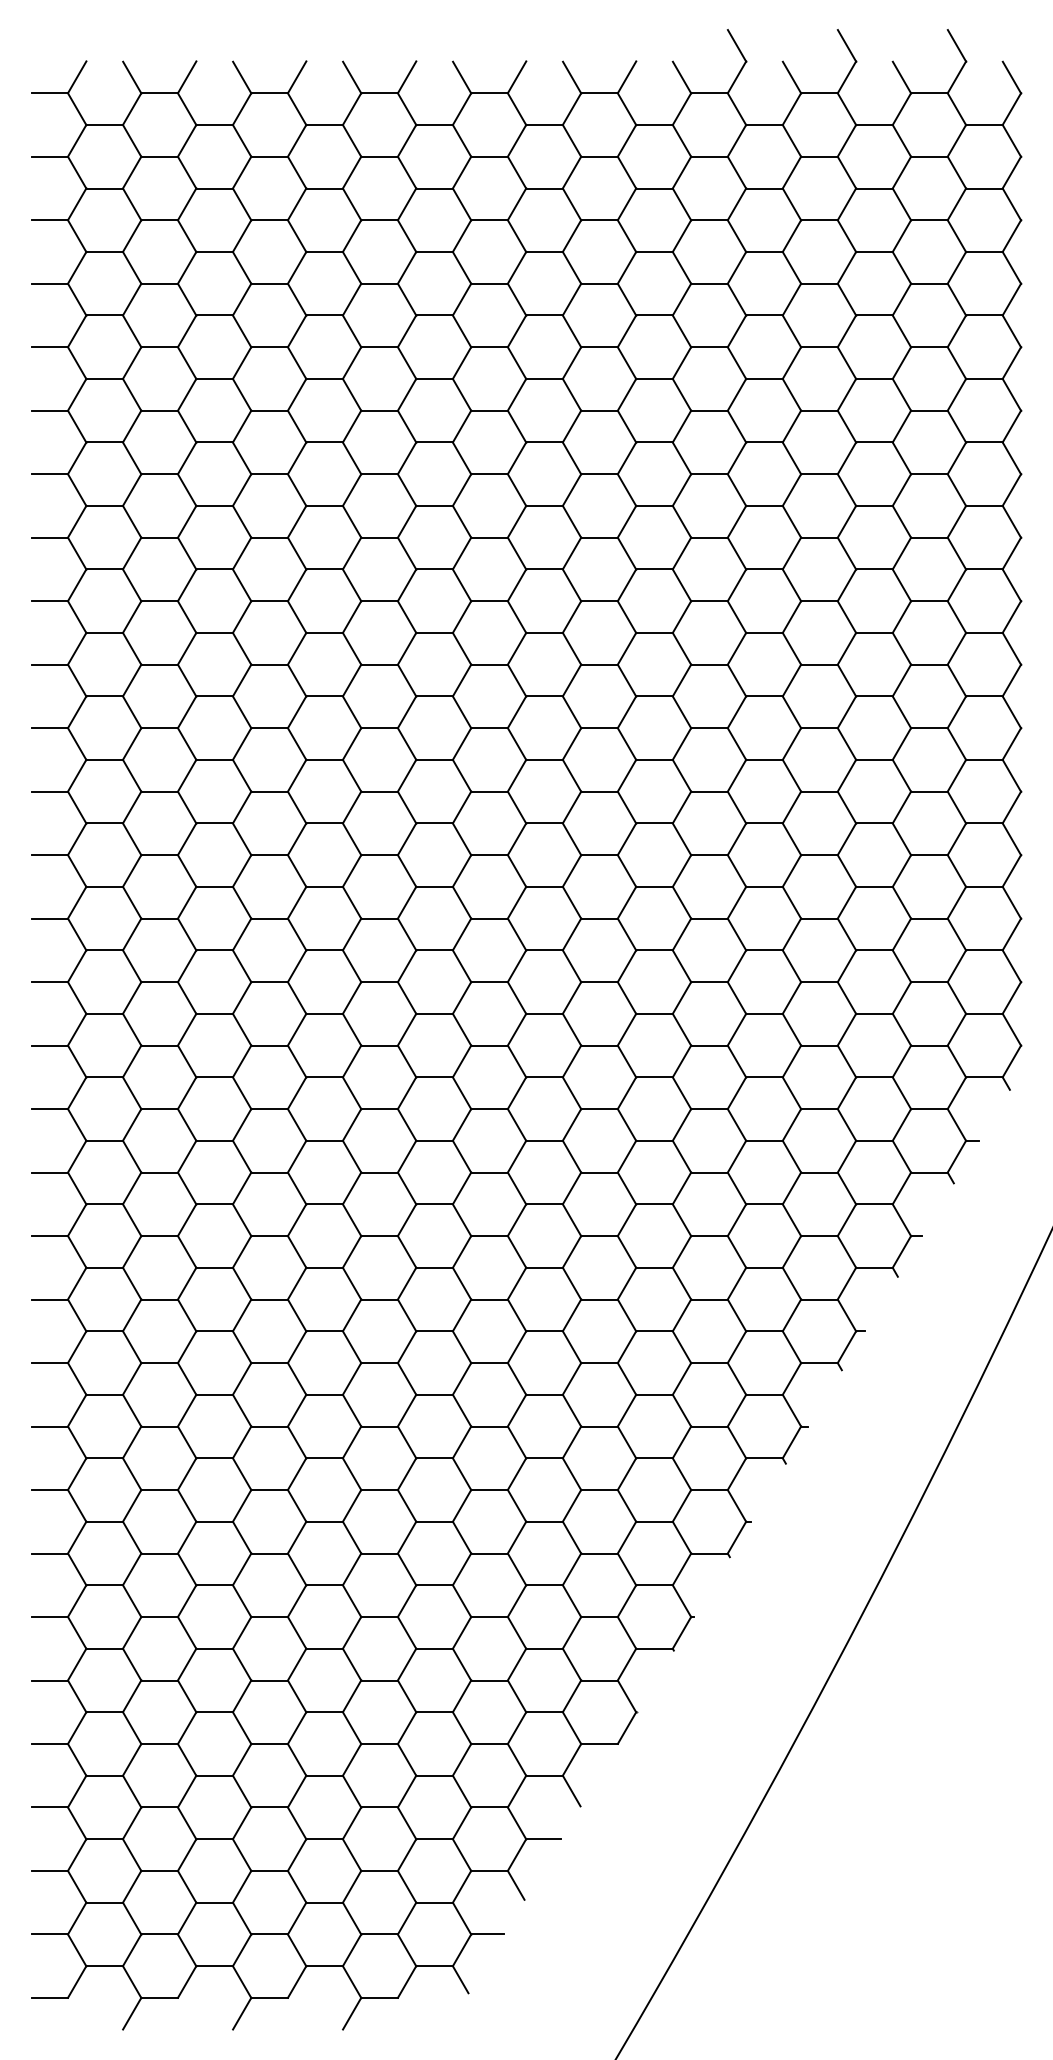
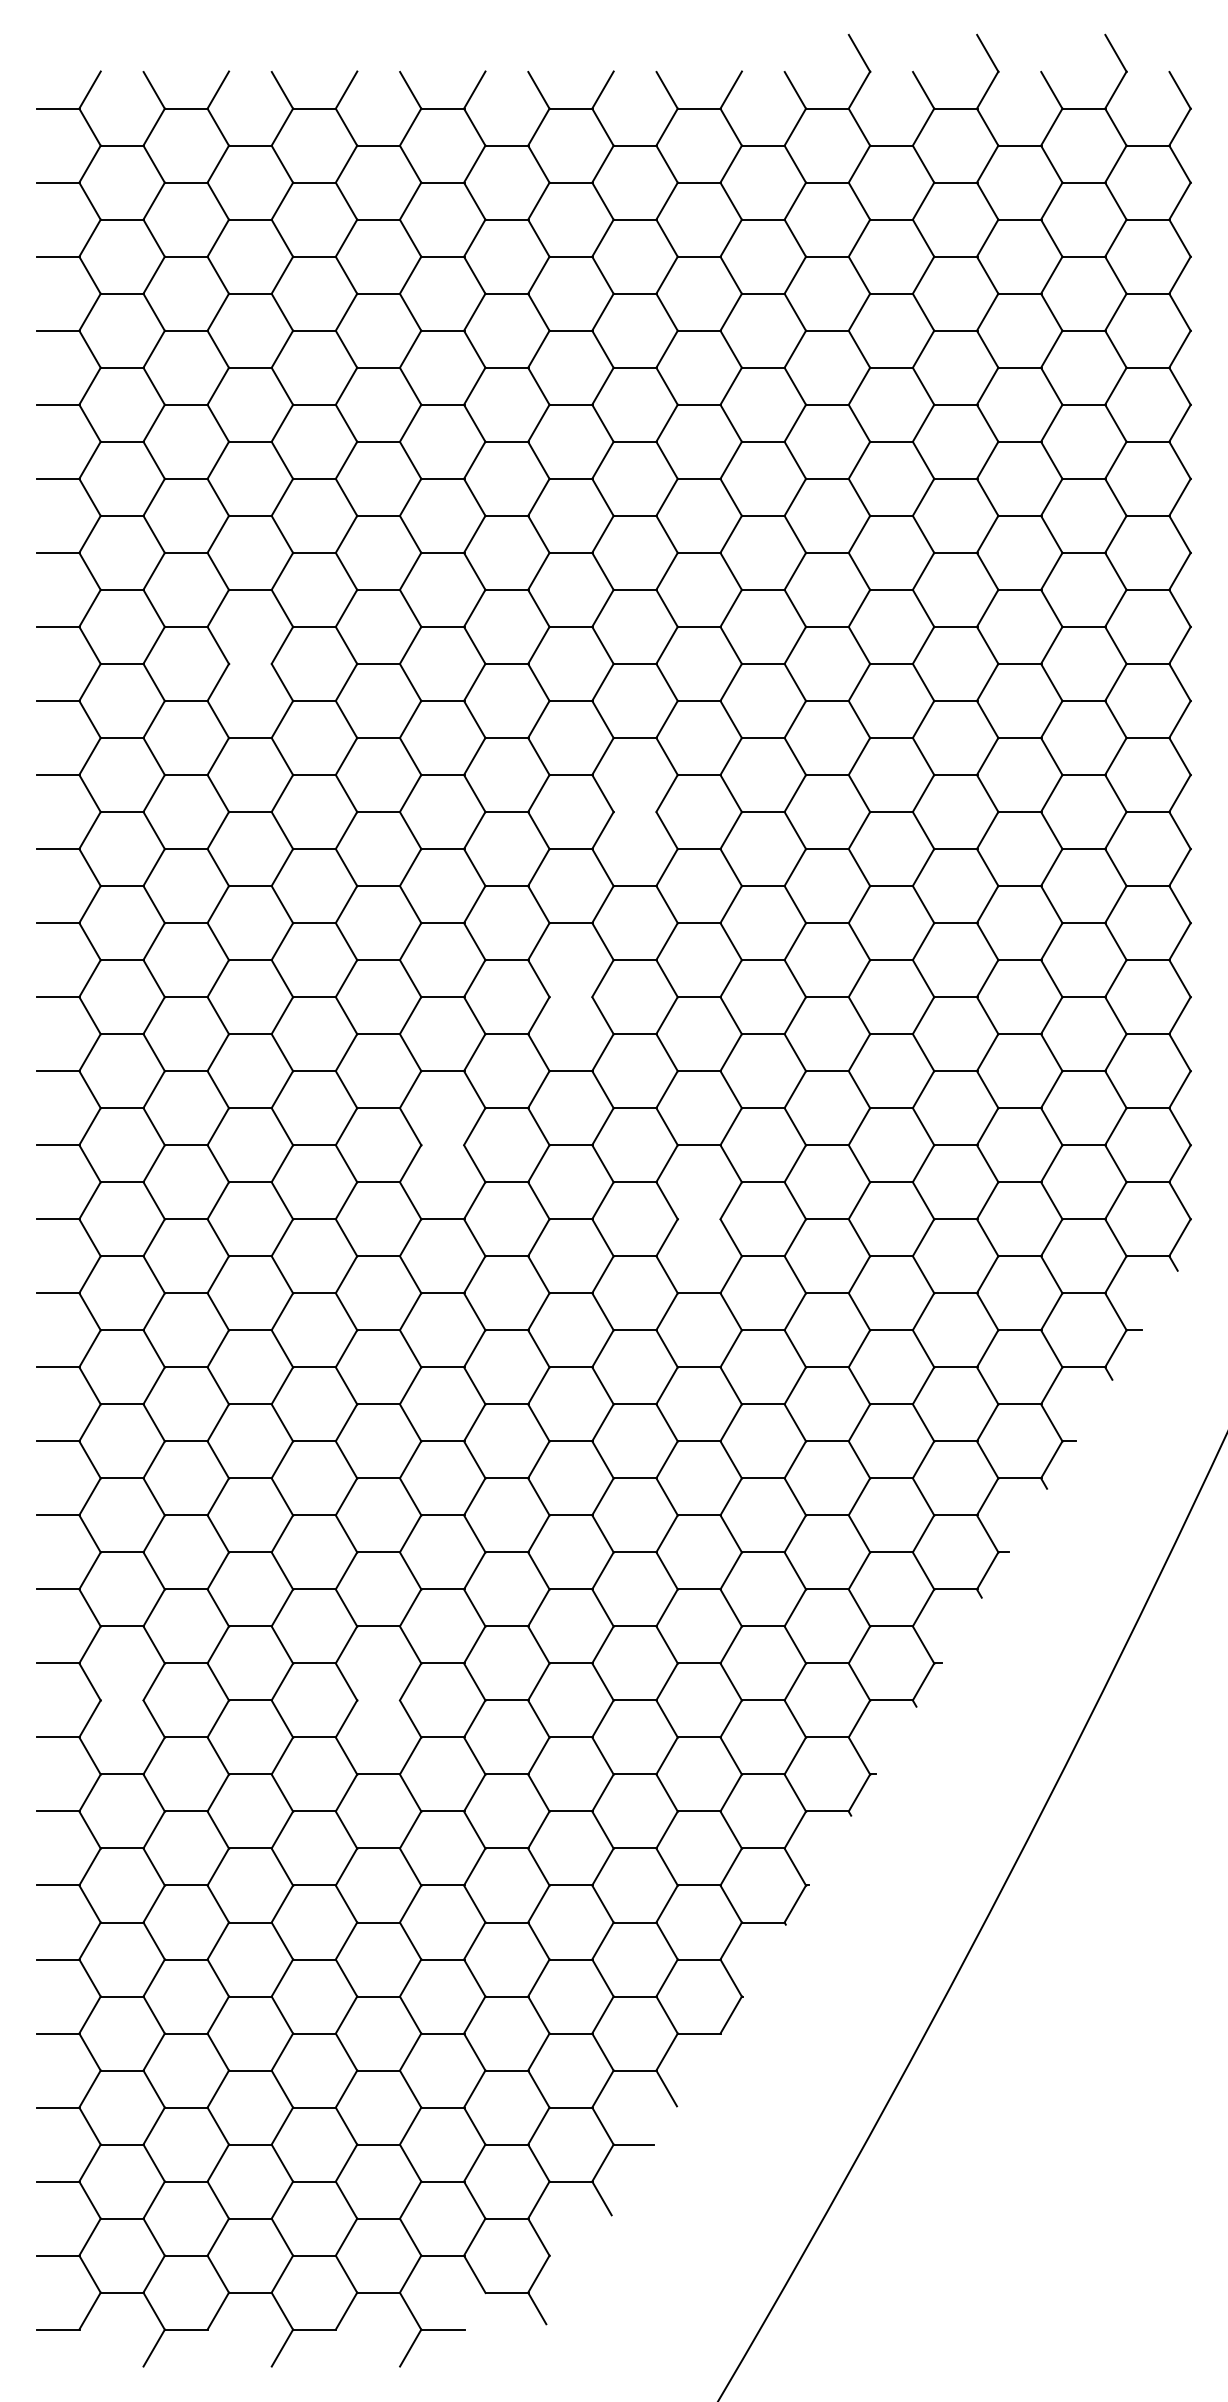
line: (214, 569) -> (250, 664), removed
line: (544, 696) -> (634, 812), removed
line: (489, 855) -> (570, 997), removed
line: (379, 982) -> (442, 1145), removed
line: (599, 1045) -> (699, 1219), removed
line: (104, 1458) -> (121, 1700), removed
line: (324, 1458) -> (378, 1700), removed
line: (487, 1934) -> (568, 2255), removed
line: (407, 1981) -> (475, 2310), removed

